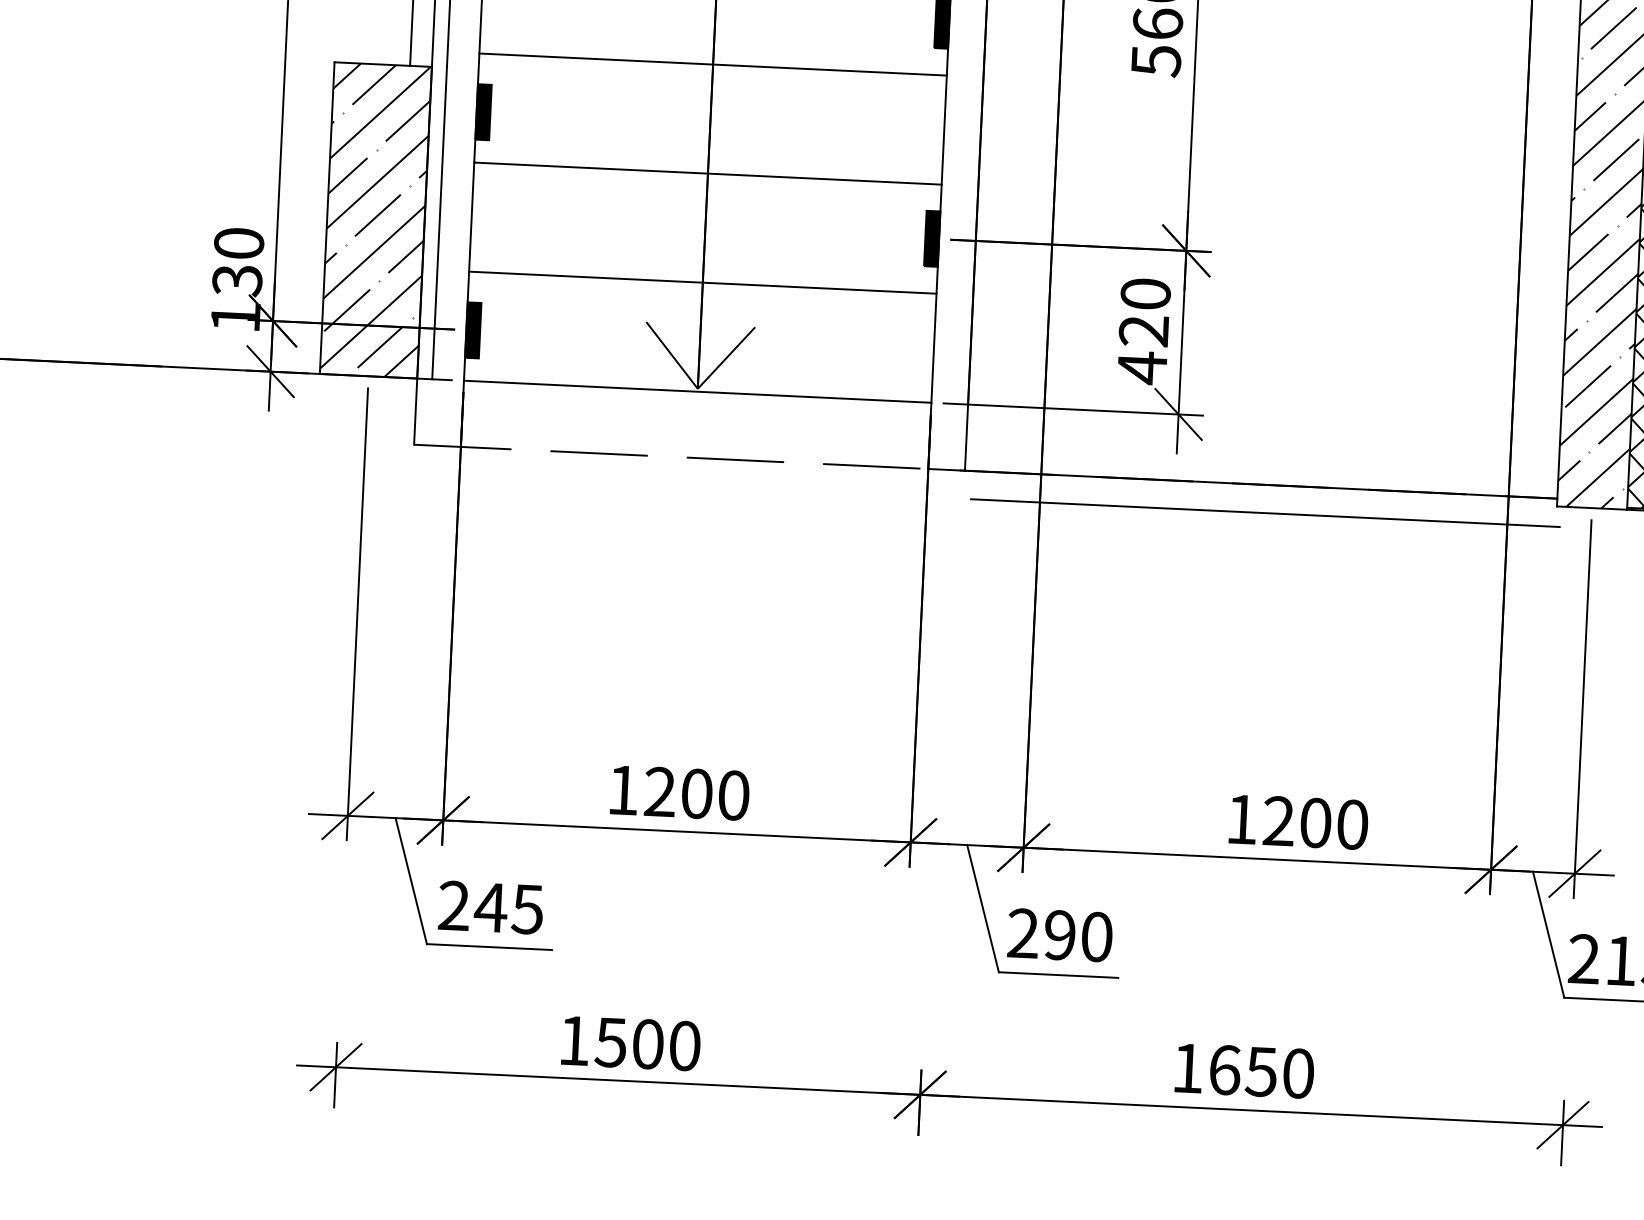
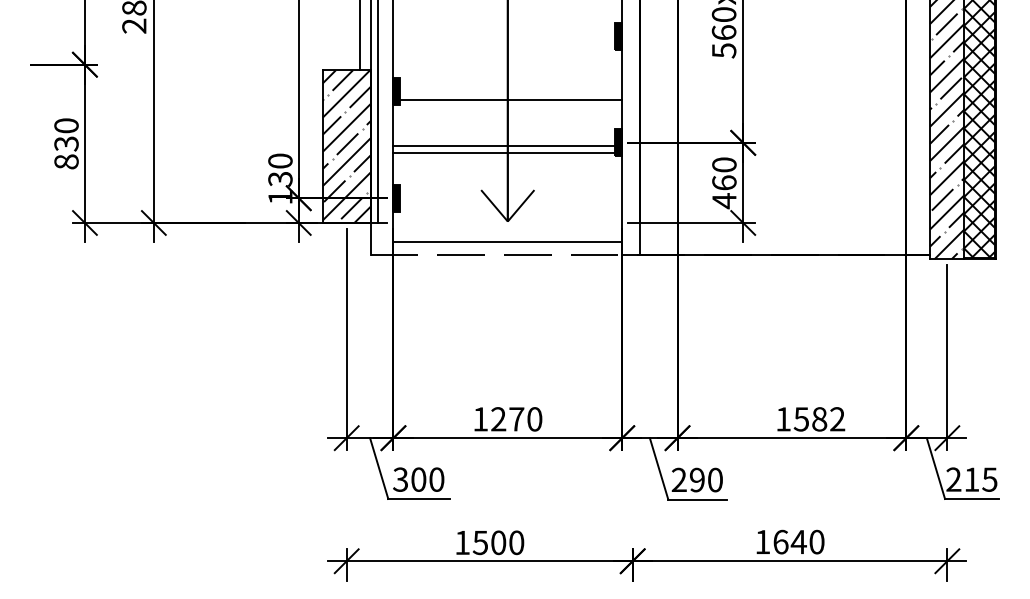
line: (712, 63) -> (507, 99), moved
line: (707, 174) -> (507, 153), moved
line: (702, 282) -> (507, 145), moved
text: (1144, 329) -> (724, 182), 420 -> 460
line: (697, 390) -> (507, 241), moved
line: (1264, 513) -> (787, 269), removed
text: (696, 794) -> (516, 419), 1200 -> 1270
text: (1315, 823) -> (819, 419), 1200 -> 1582
text: (490, 907) -> (418, 479), 245 -> 300
text: (1260, 1072) -> (798, 542), 1650 -> 1640

